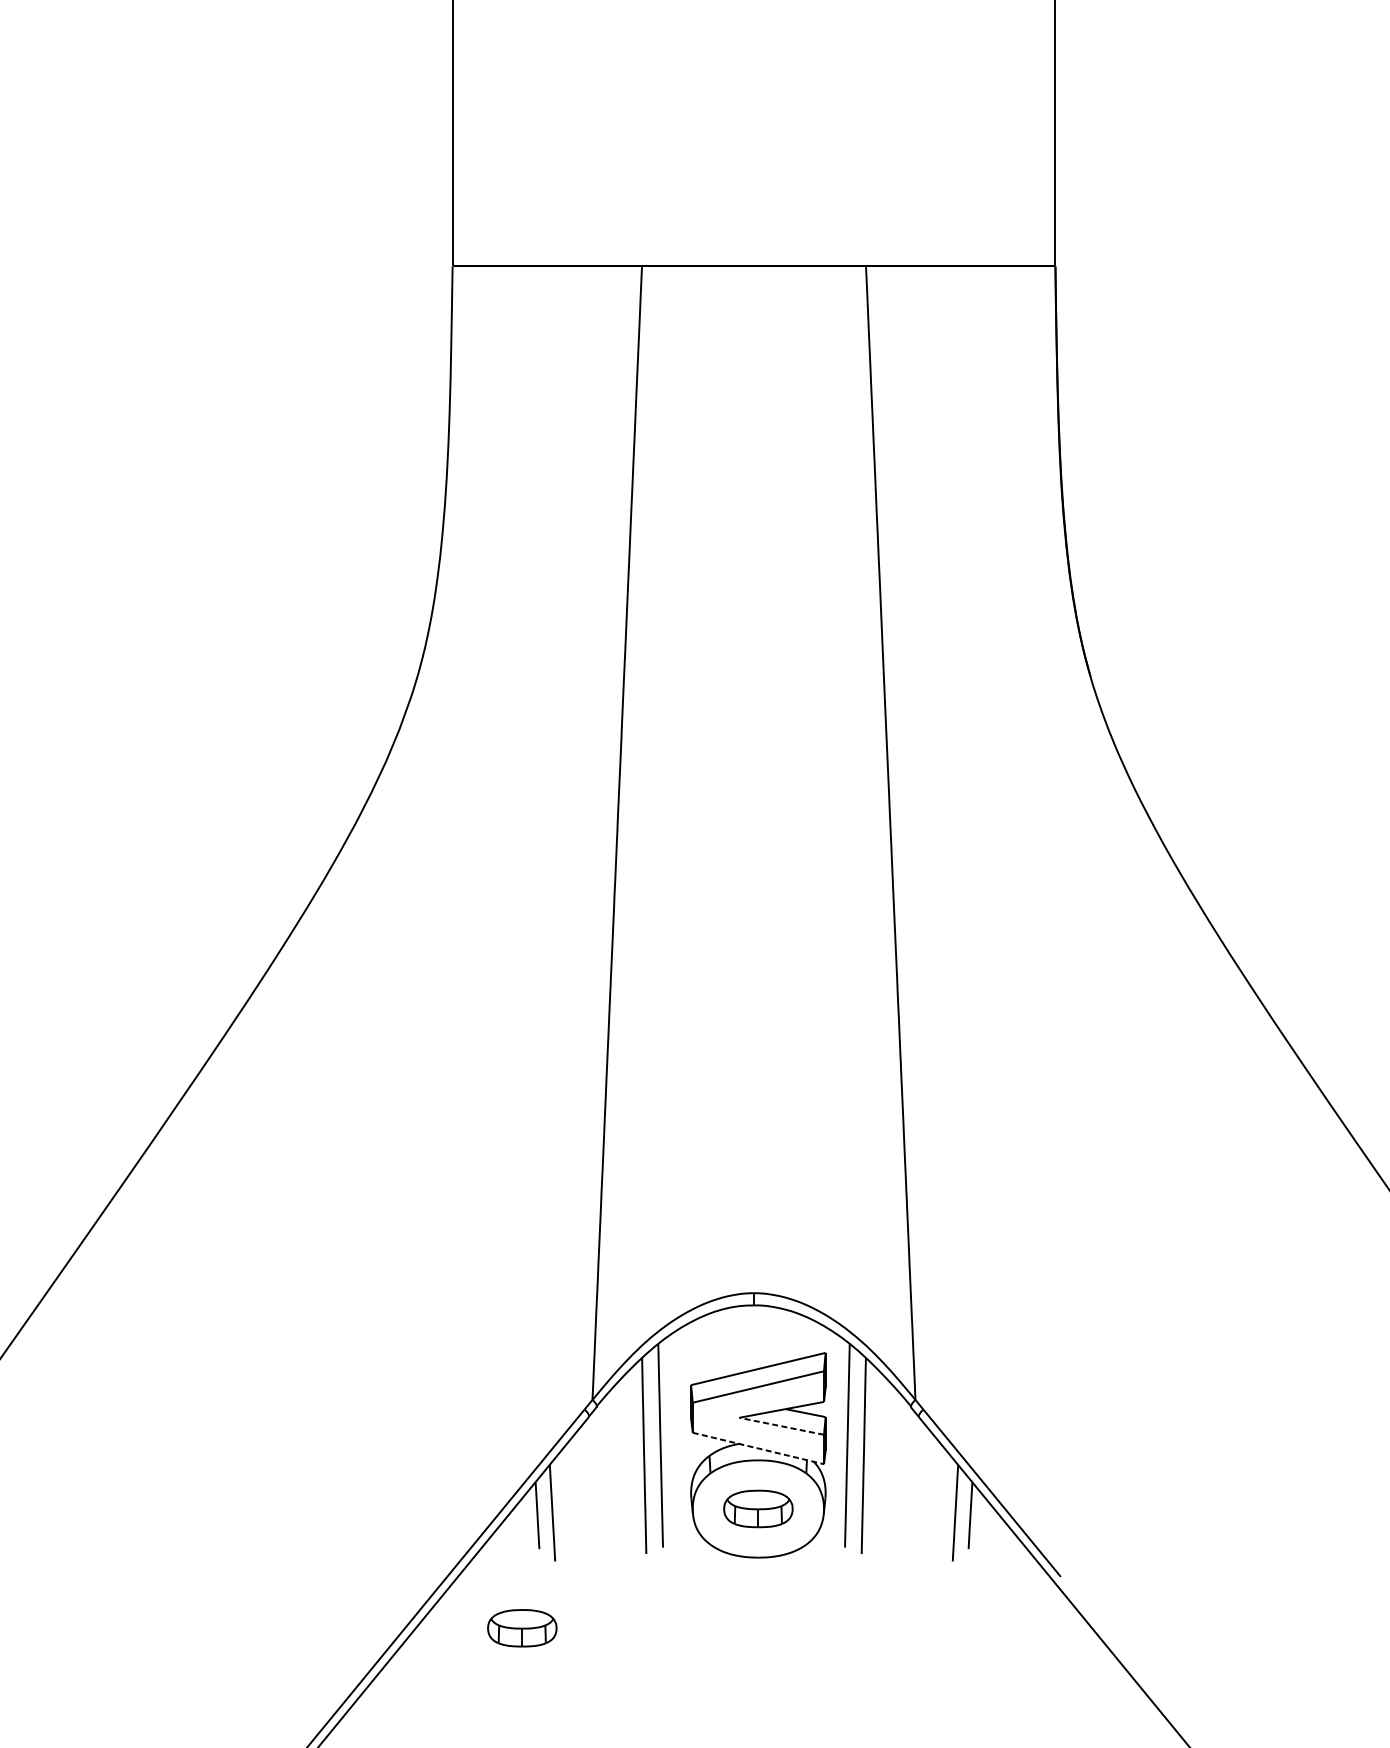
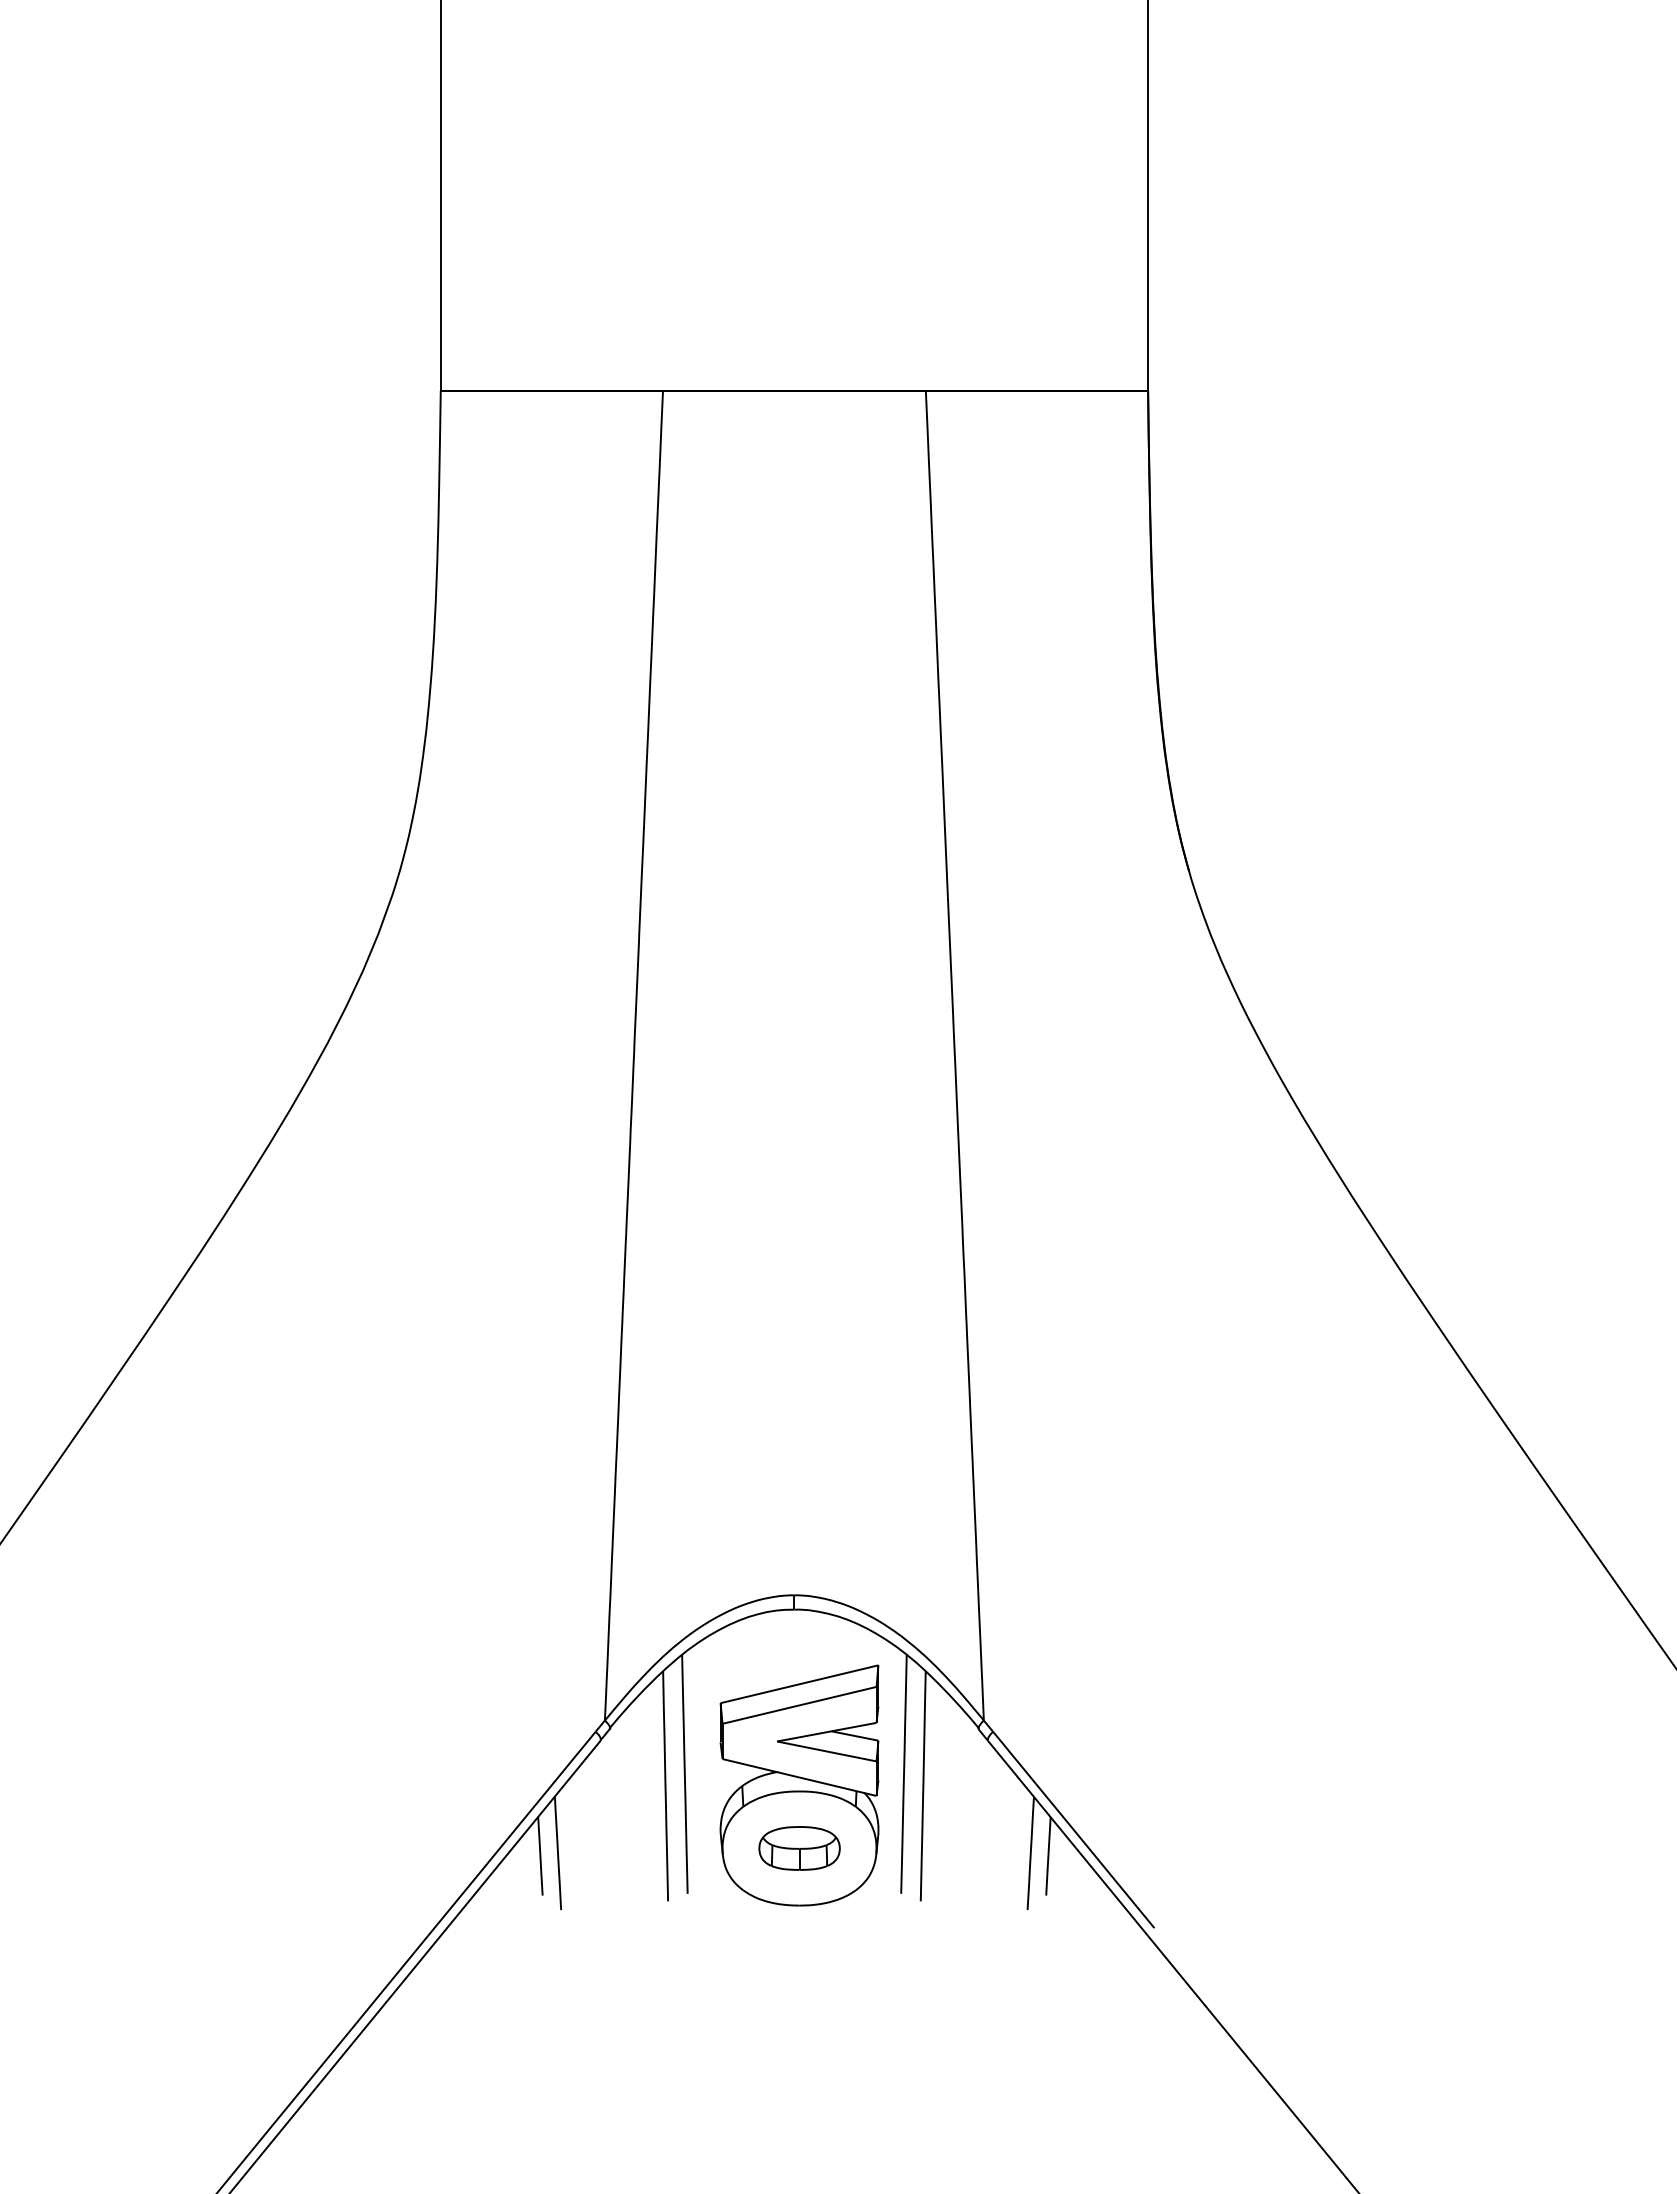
line: (781, 1426) -> (826, 1751), dashed -> solid
line: (759, 1448) -> (800, 1777), dashed -> solid
part: (522, 1628) -> (522, 1988), removed

